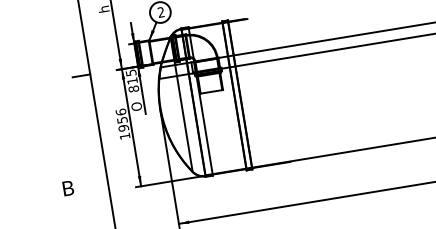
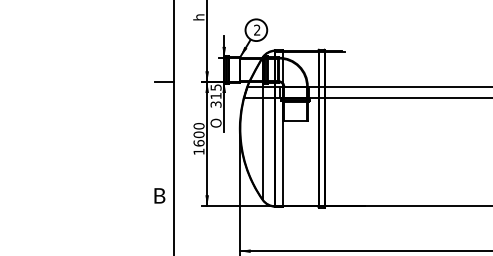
text: (133, 89) -> (215, 104), 815 -> 315
text: (121, 120) -> (198, 134), 1956 -> 1600
text: (67, 188) -> (159, 195), moved

